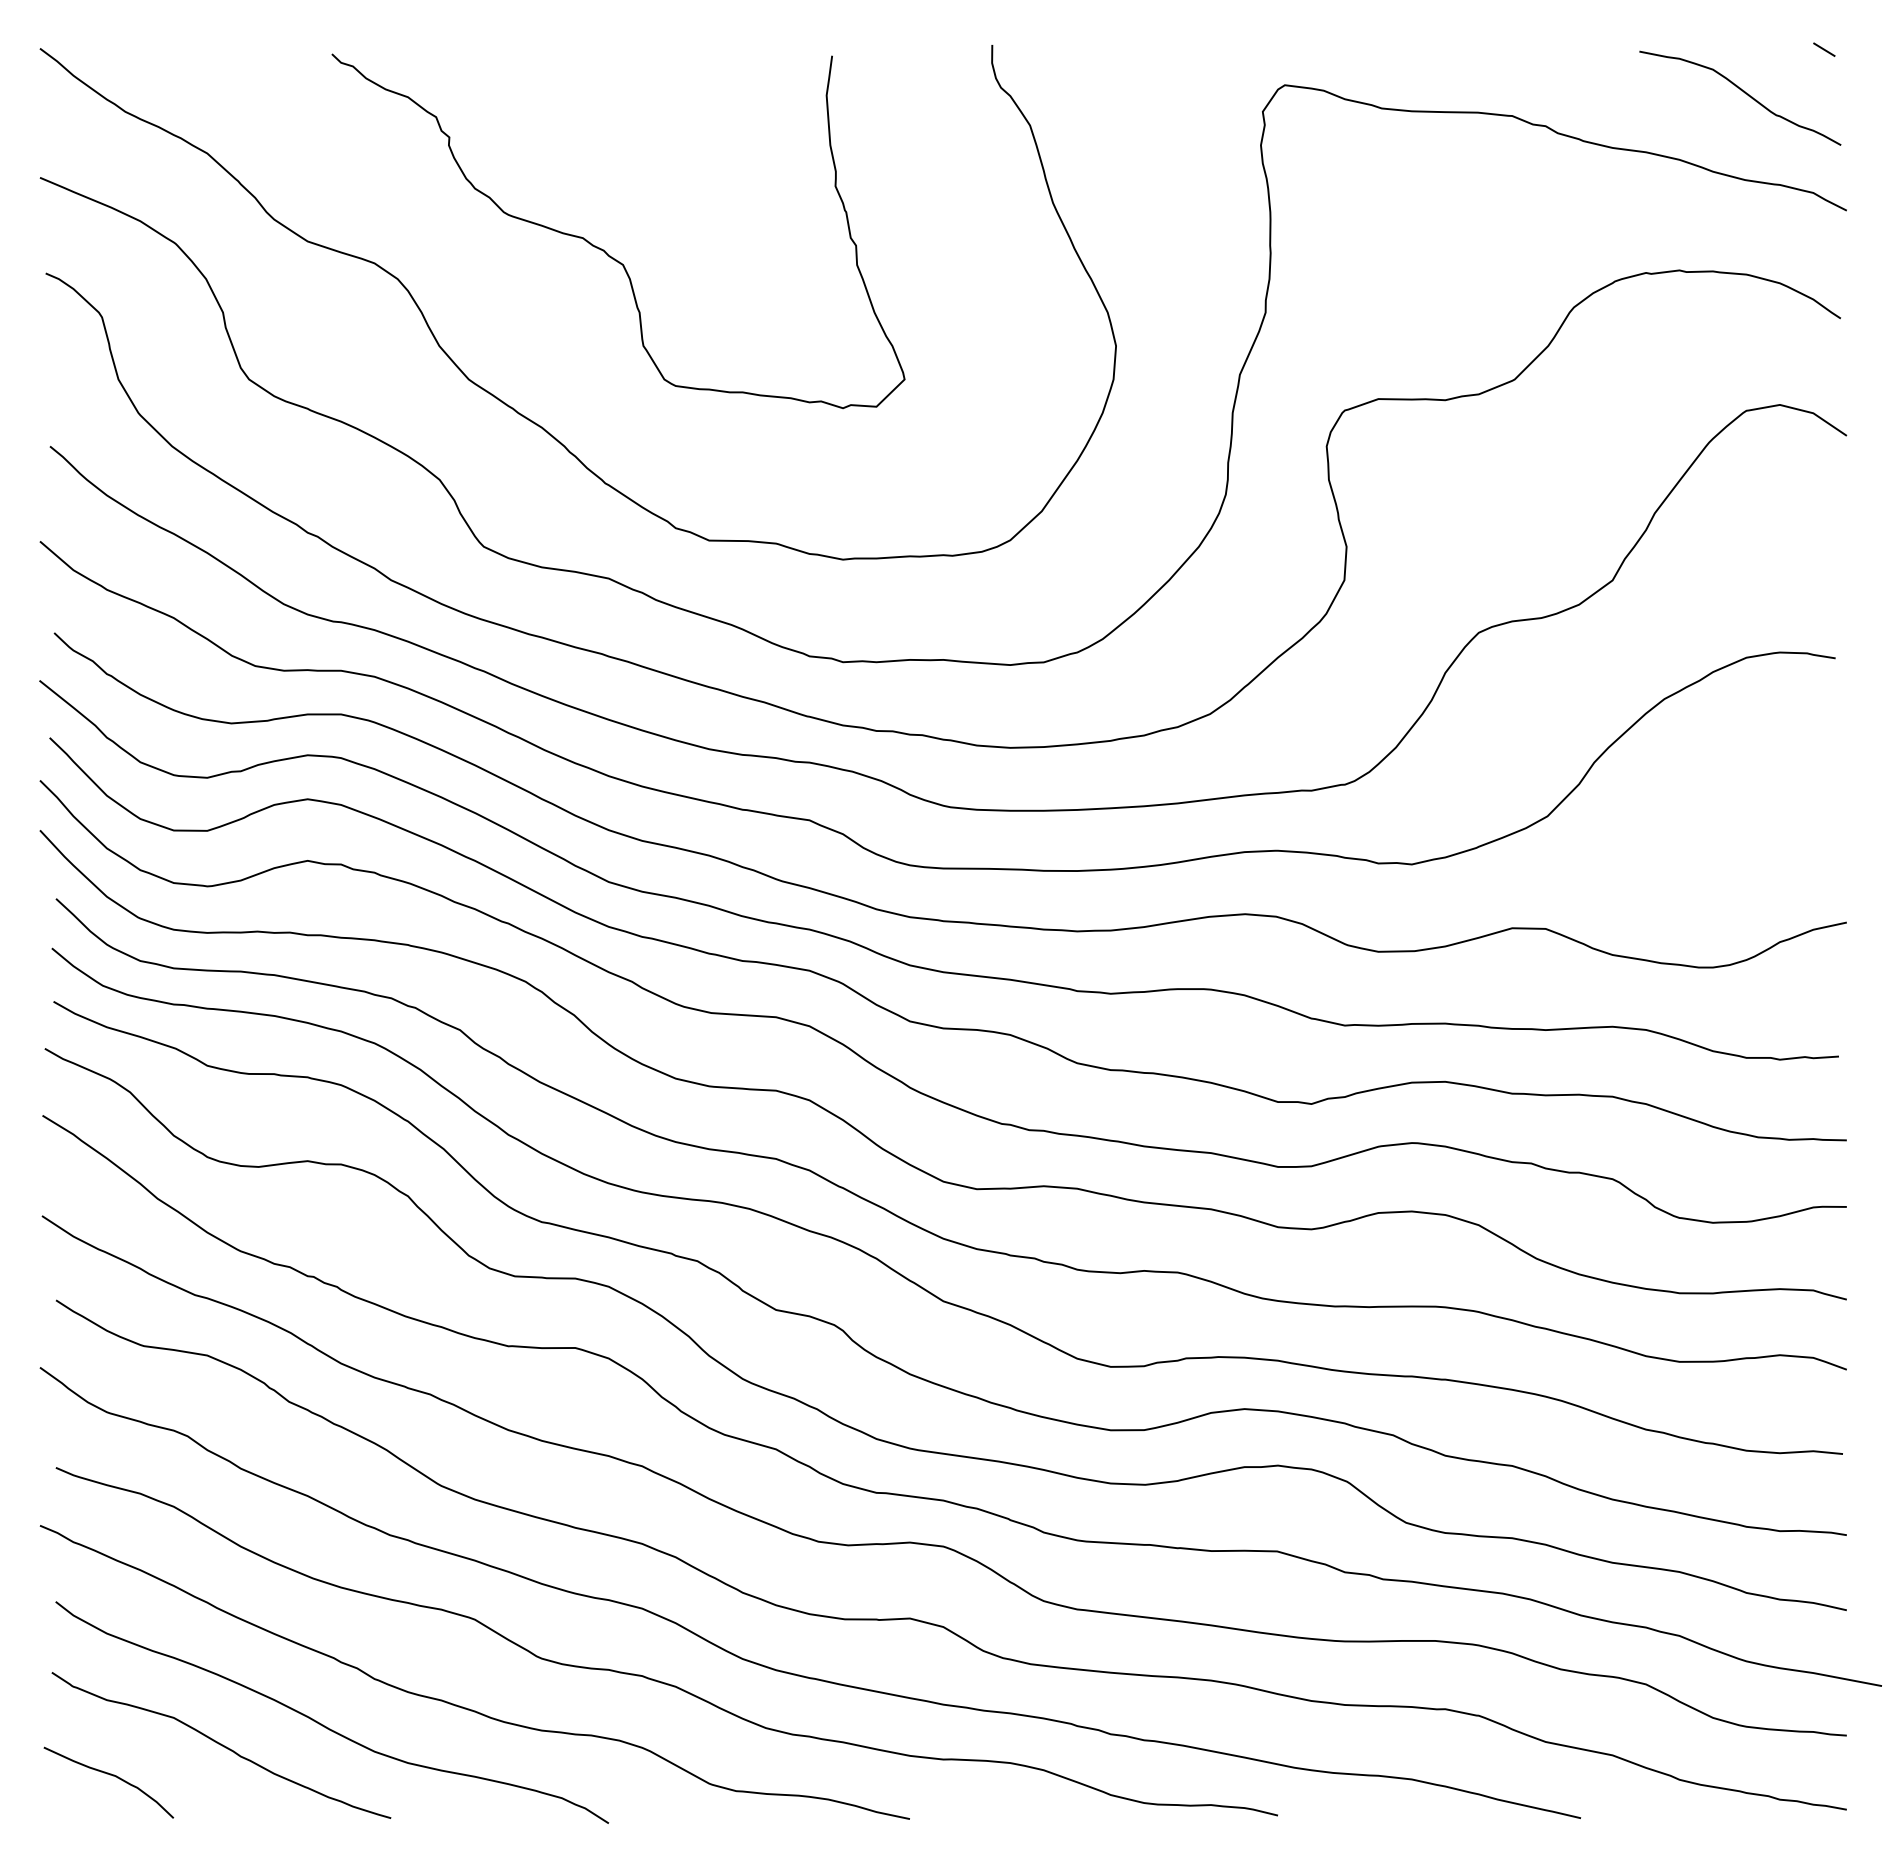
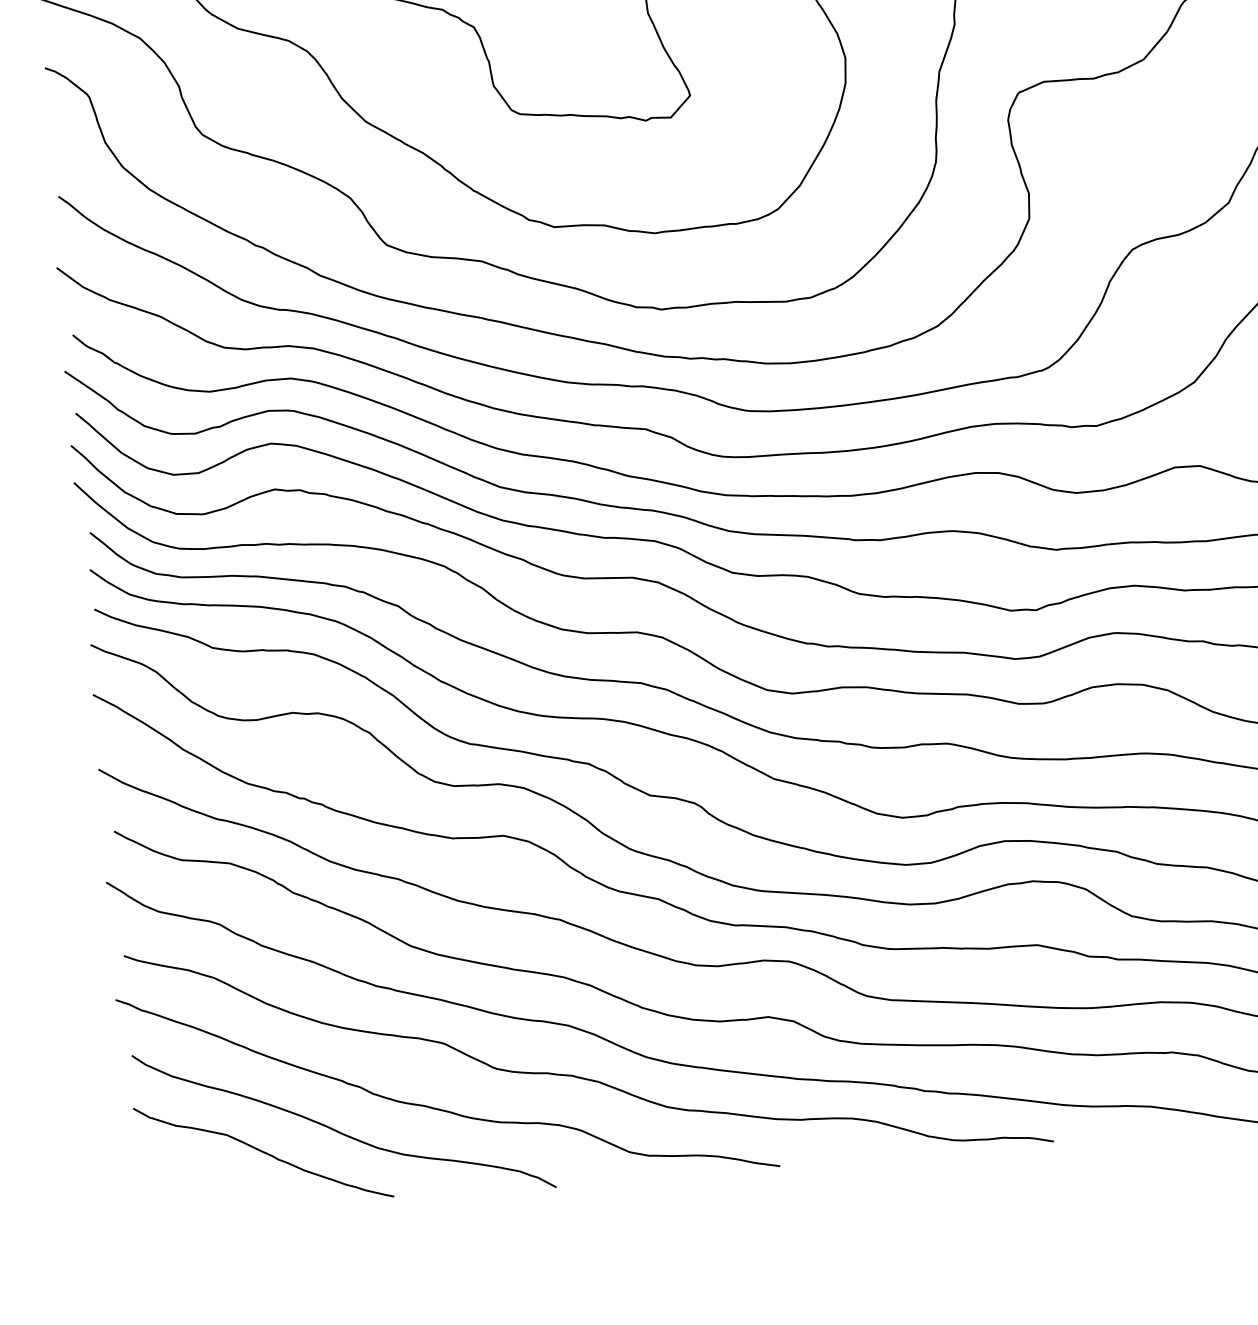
curve: (110, 1775) -> (182, 1181), removed

